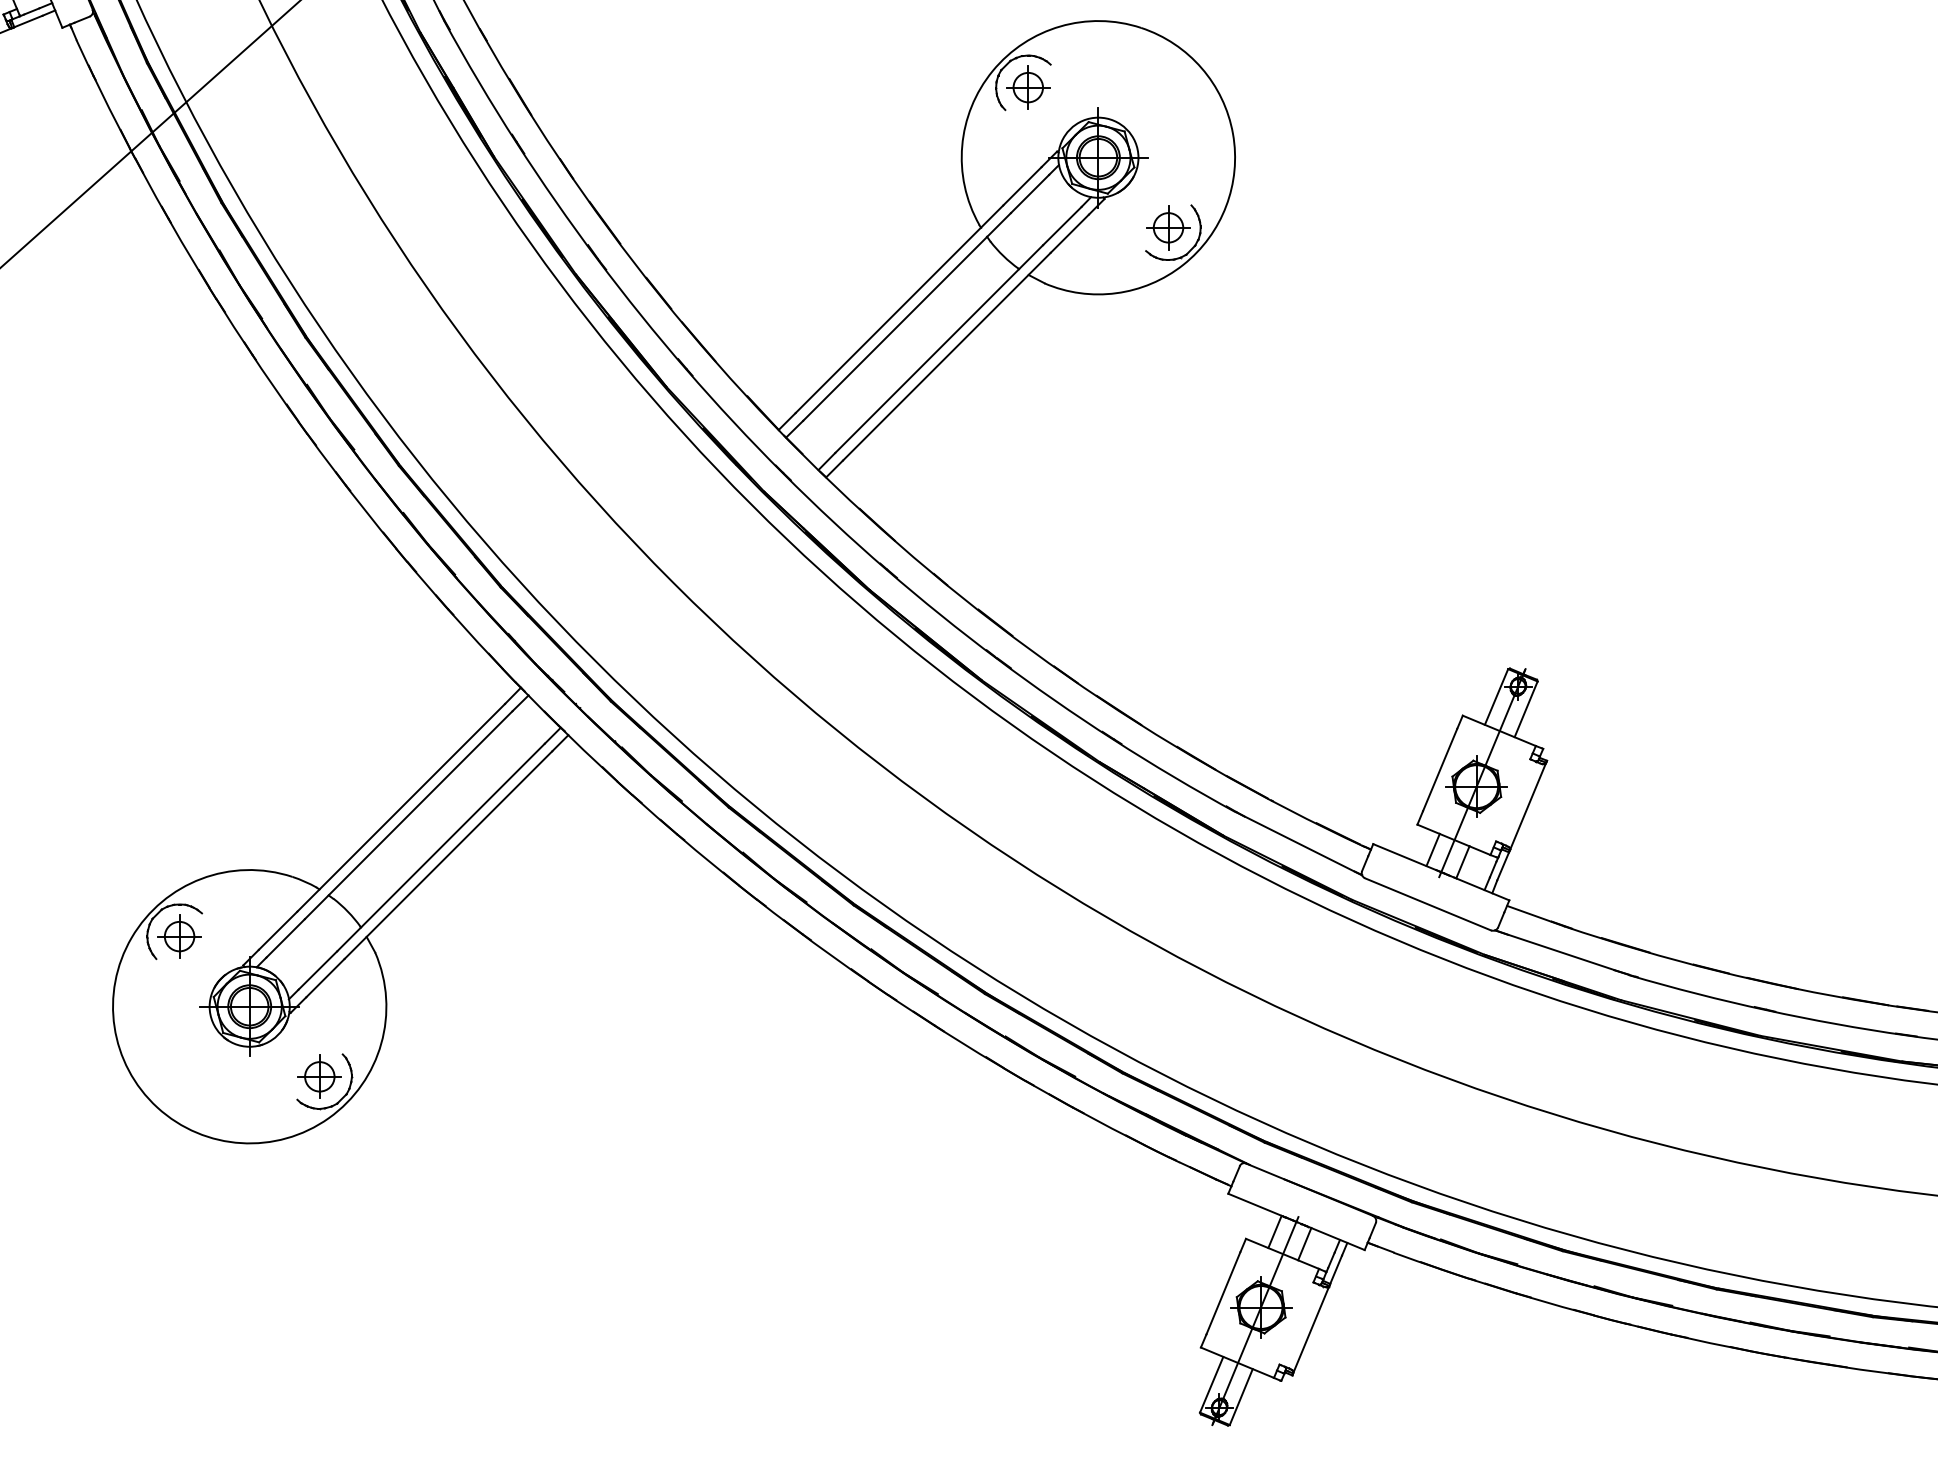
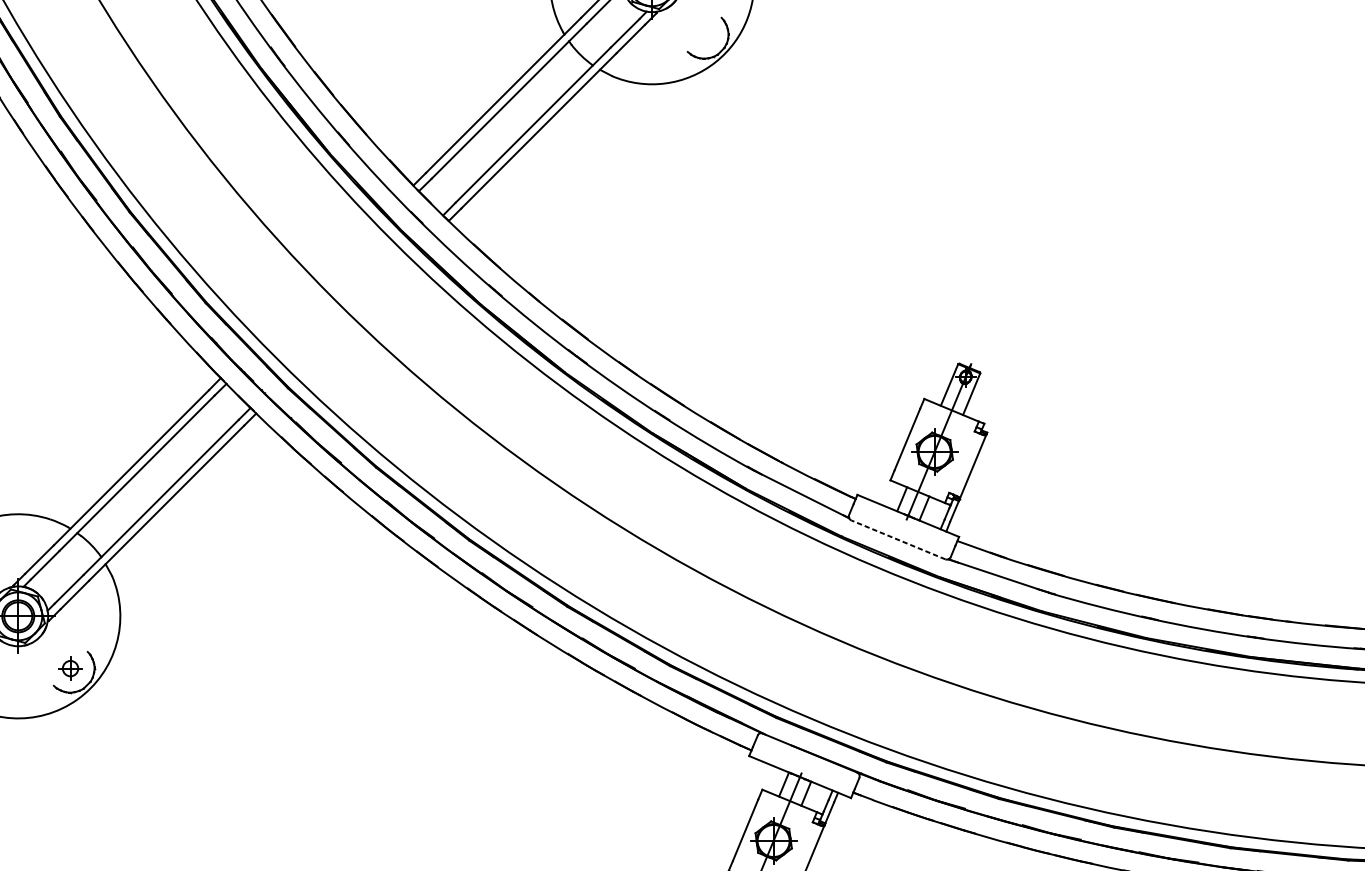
part: (1168, 227) -> (704, 34), removed
line: (1427, 904) -> (897, 539), solid -> dashed
part: (319, 1076) -> (70, 668), size x0.7

